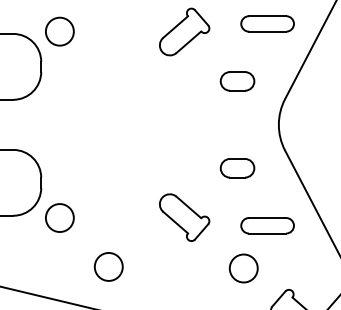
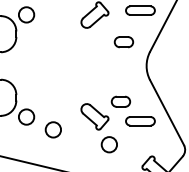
part: (236, 167) -> (120, 101), moved
circle: (107, 266) -> (52, 129), moved
circle: (242, 268) -> (108, 144), moved

